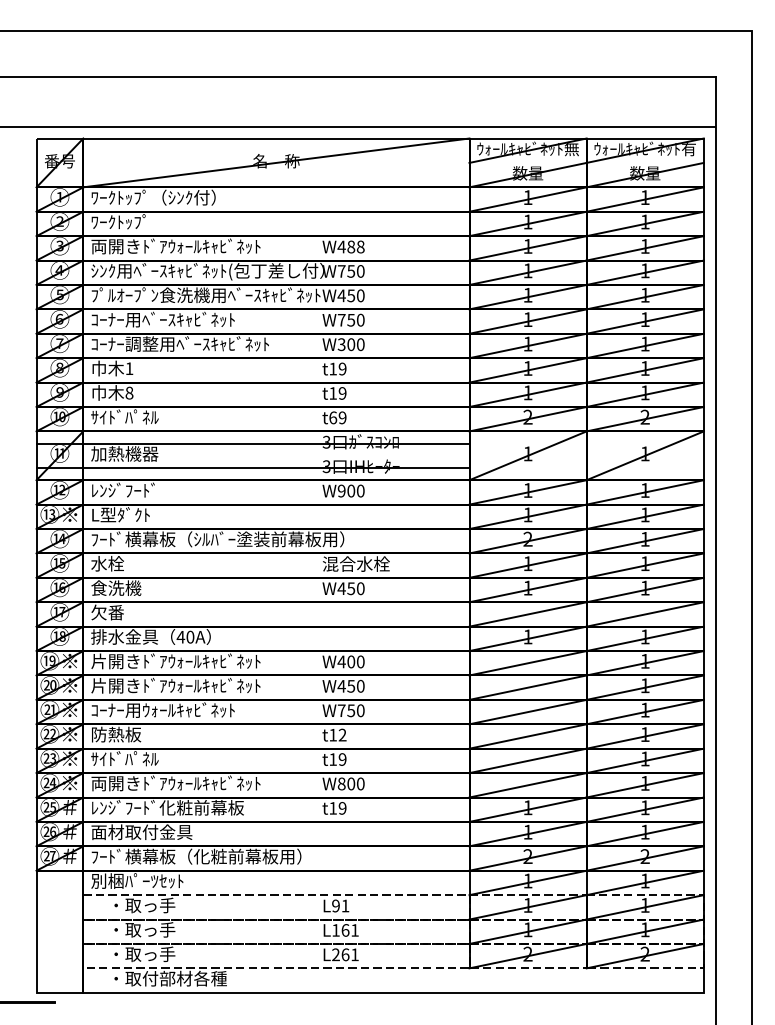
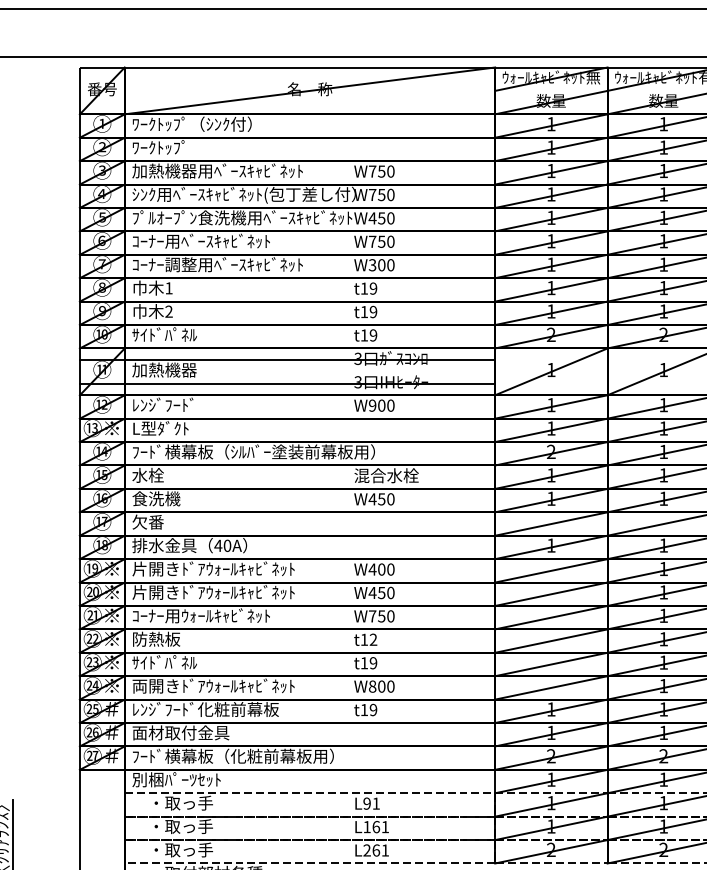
text: (179, 246) -> (217, 171), 両開きﾄﾞｱｳｫｰﾙｷｬﾋﾞﾈｯﾄ -> 加熱機器用ﾍﾞｰｽｷｬﾋﾞﾈｯﾄ
text: (350, 246) -> (381, 171), W488 -> W750
text: (129, 392) -> (169, 311), 8 -> 2
text: (333, 417) -> (364, 335), t69 -> t19

